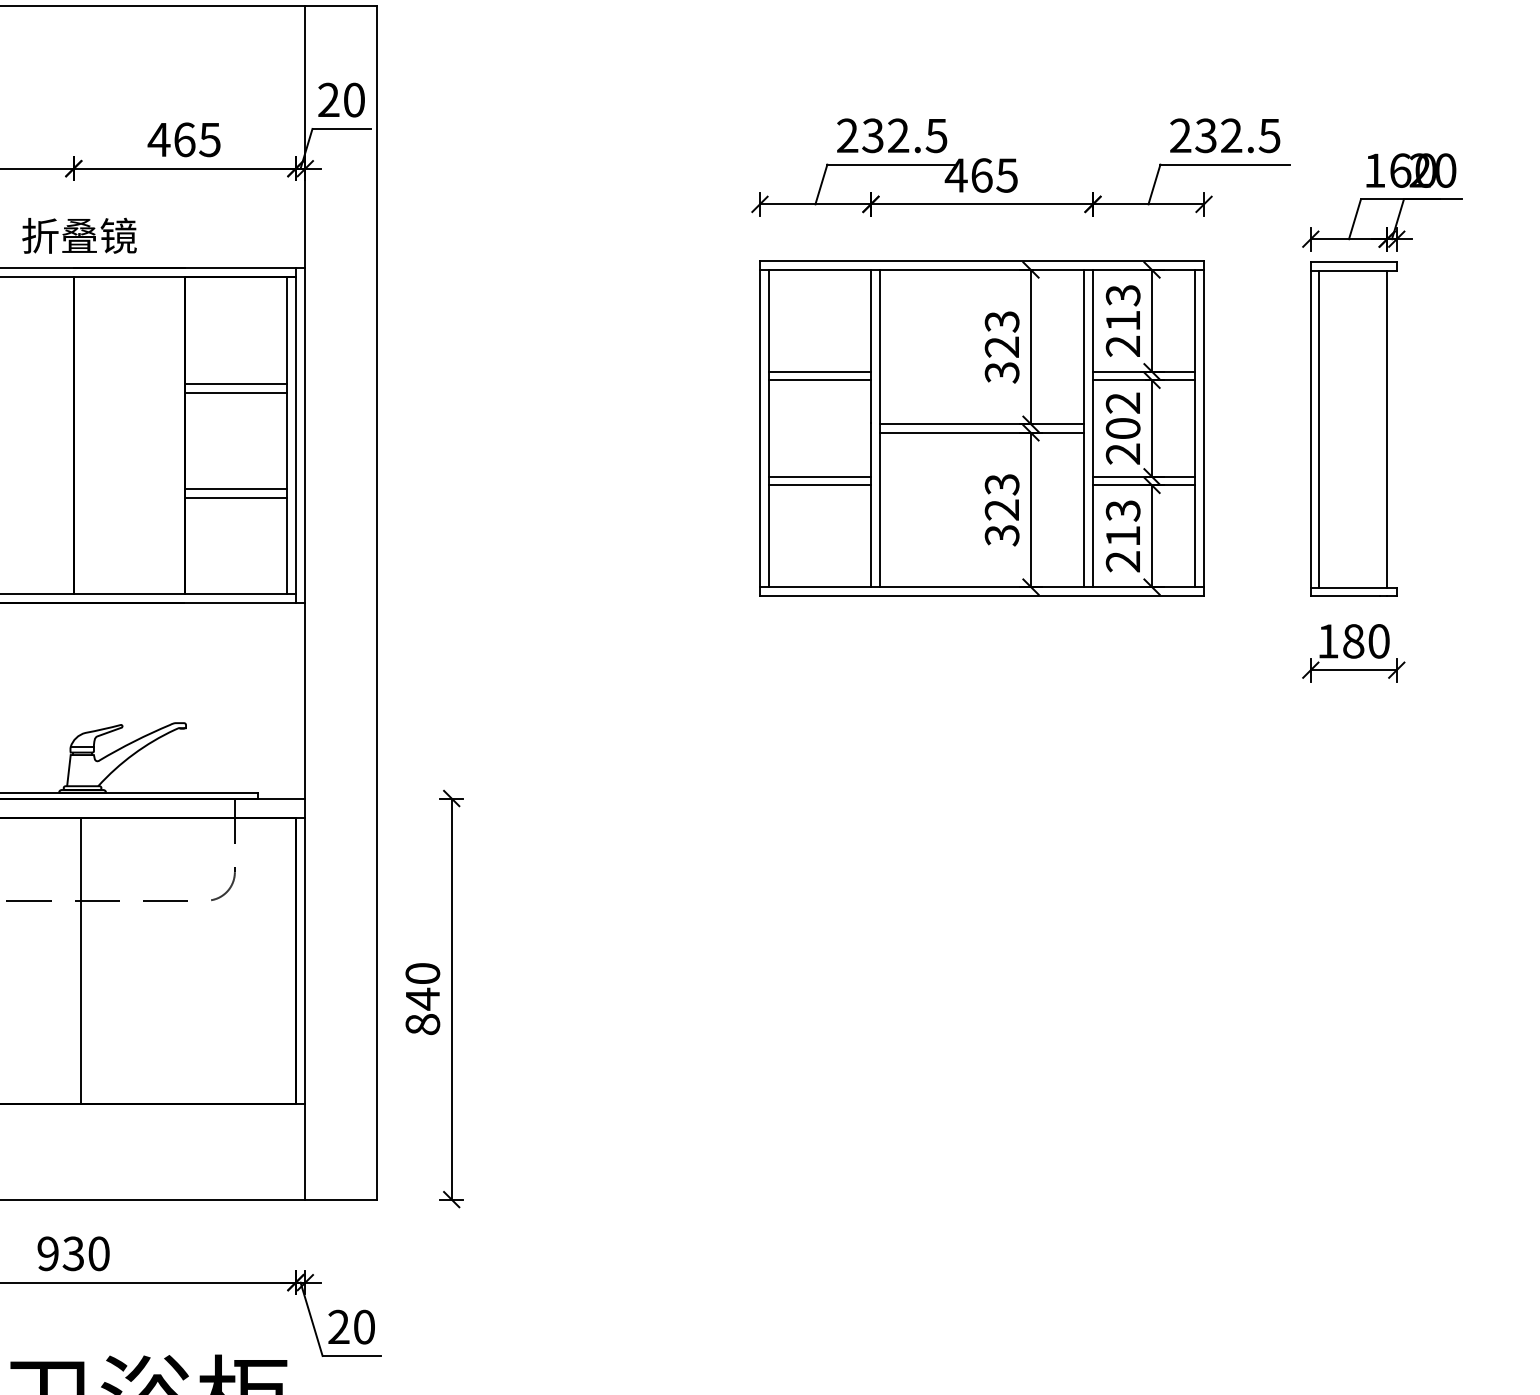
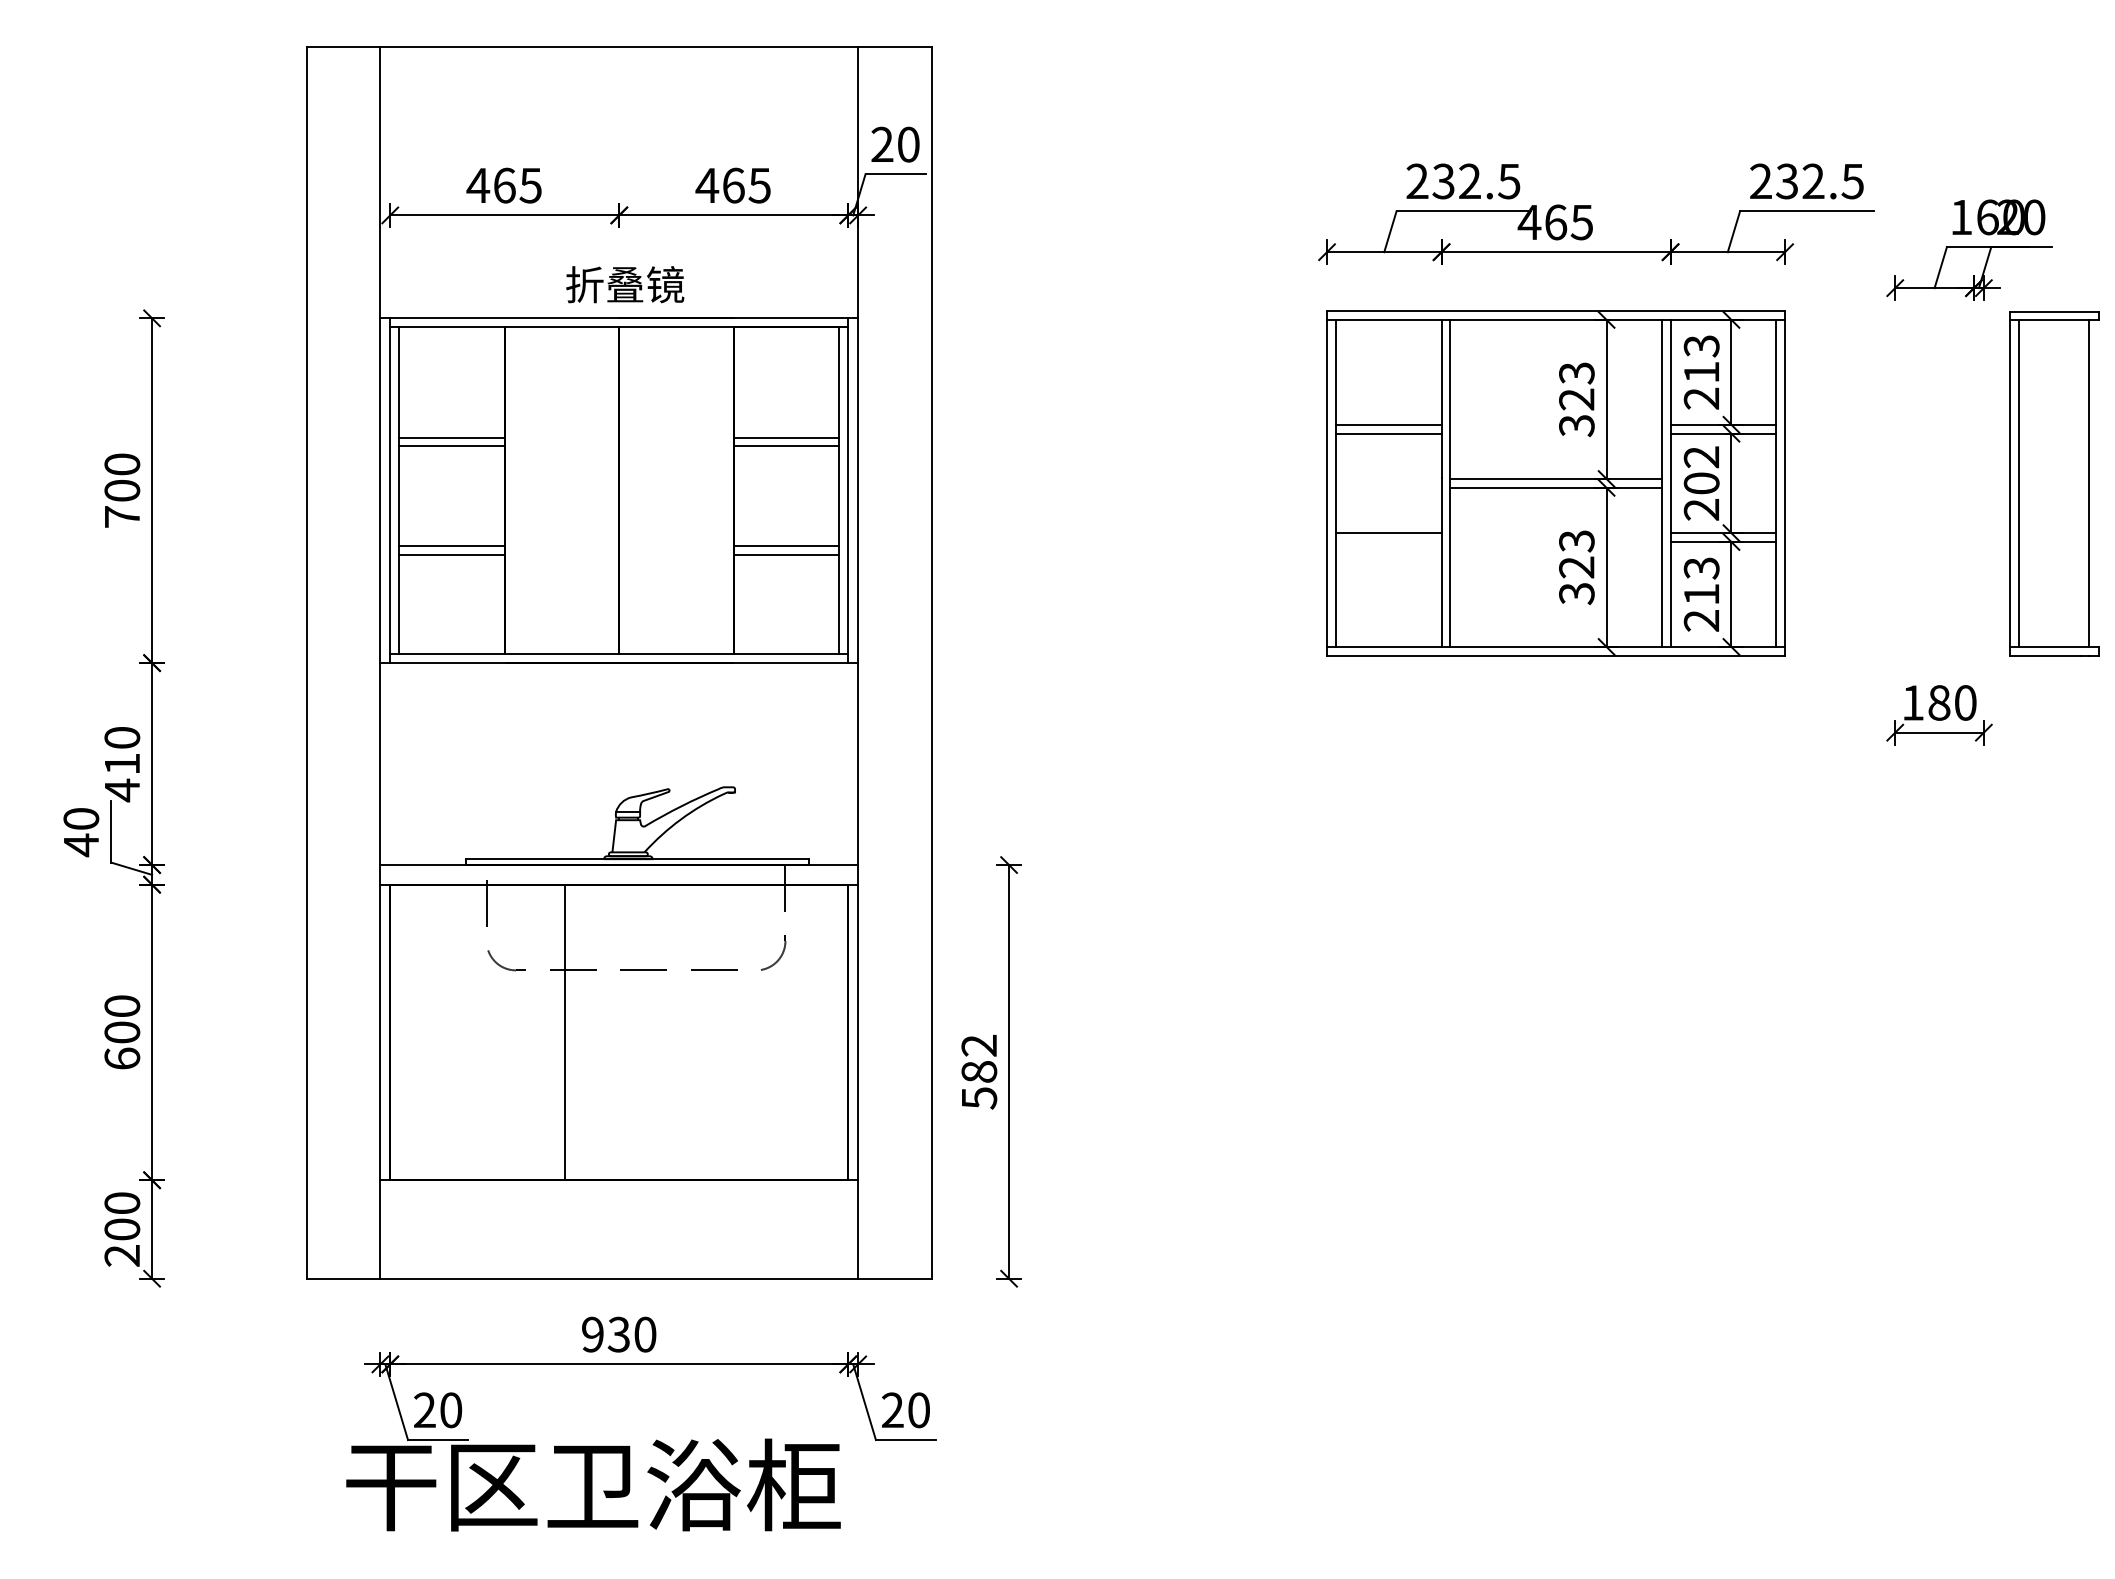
part: (1353, 428) -> (2054, 483), moved
line: (819, 485) -> (1388, 542), removed
line: (80, 960) -> (564, 1032), moved
text: (423, 998) -> (979, 1071), 840 -> 582

